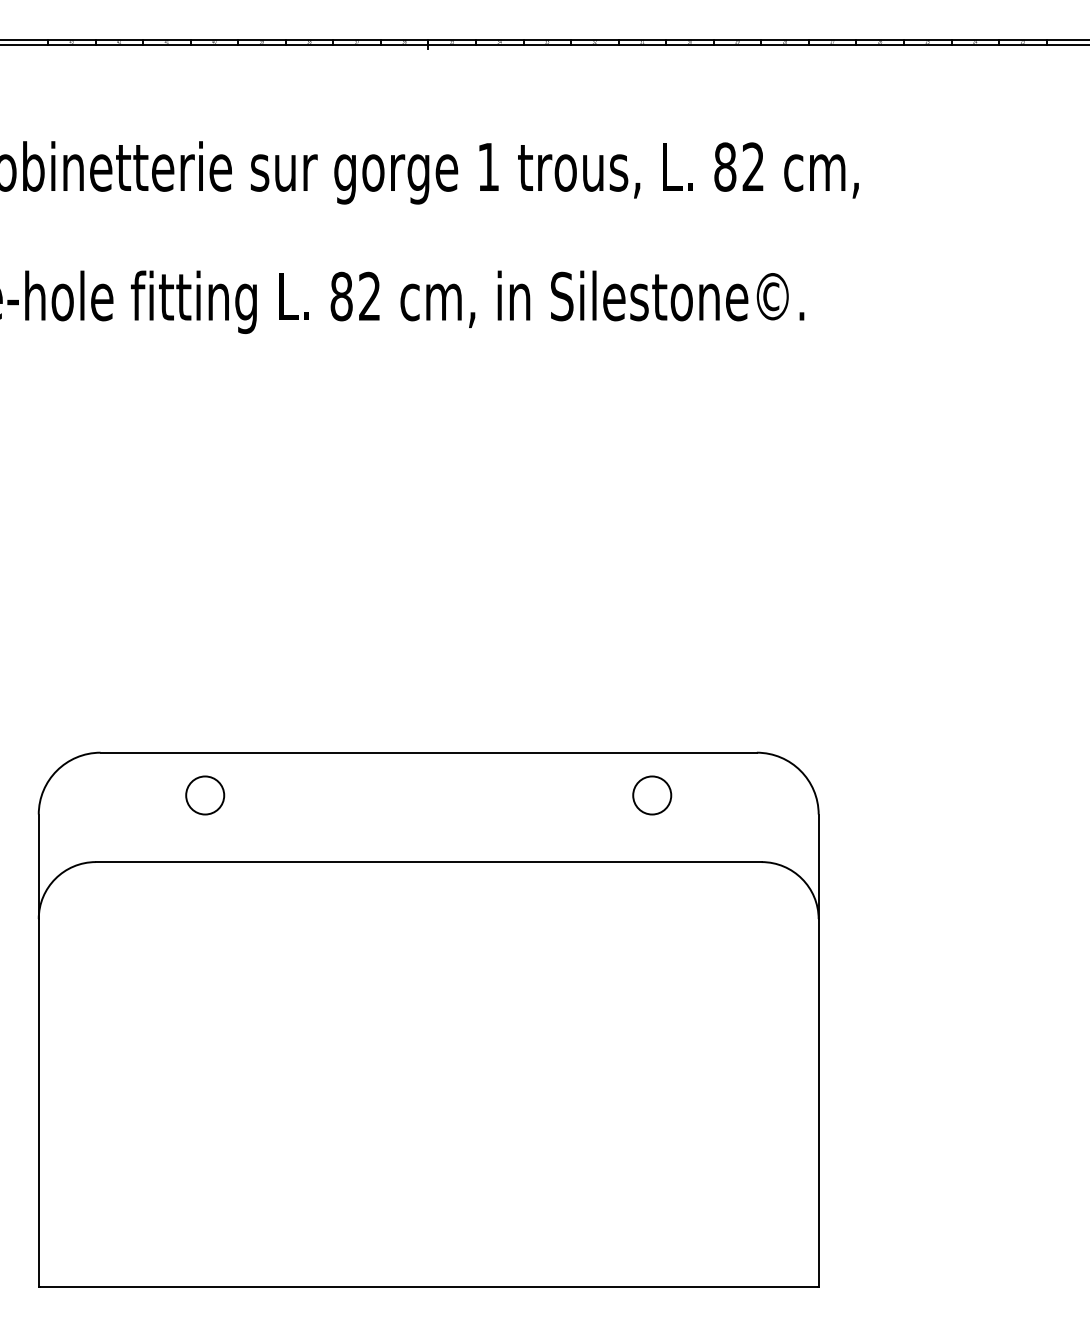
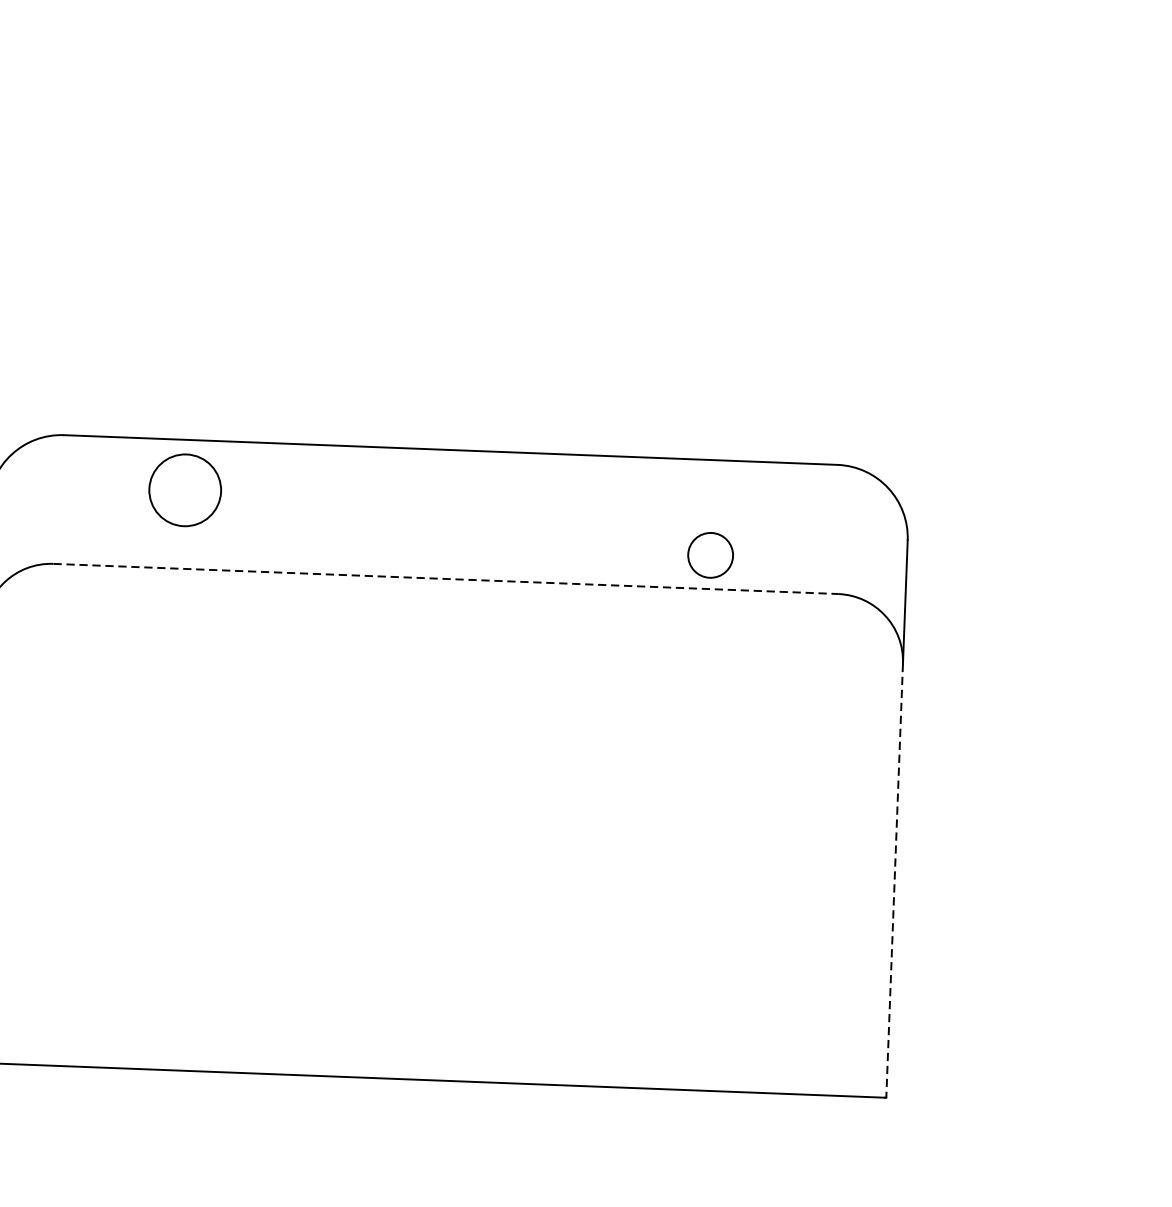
circle: (205, 795) -> (185, 490), size x1.6
circle: (652, 795) -> (710, 555), moved
line: (428, 862) -> (445, 579), solid -> dashed
line: (818, 1103) -> (894, 881), solid -> dashed

